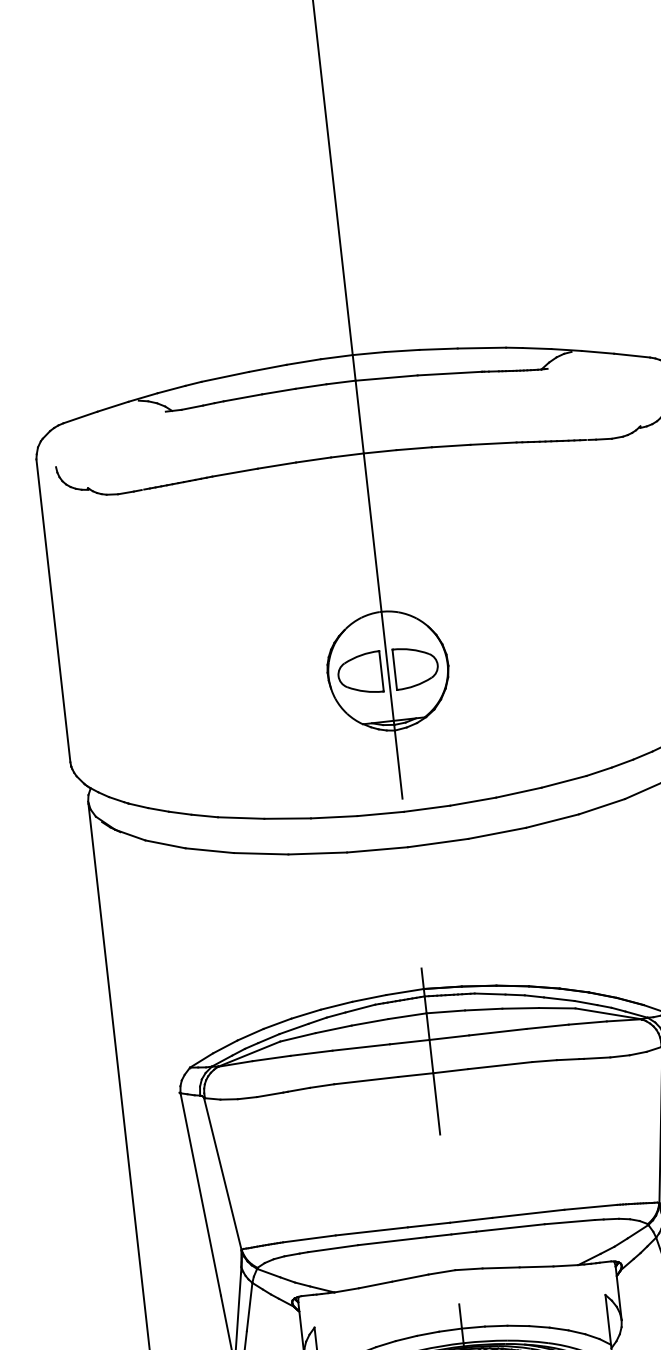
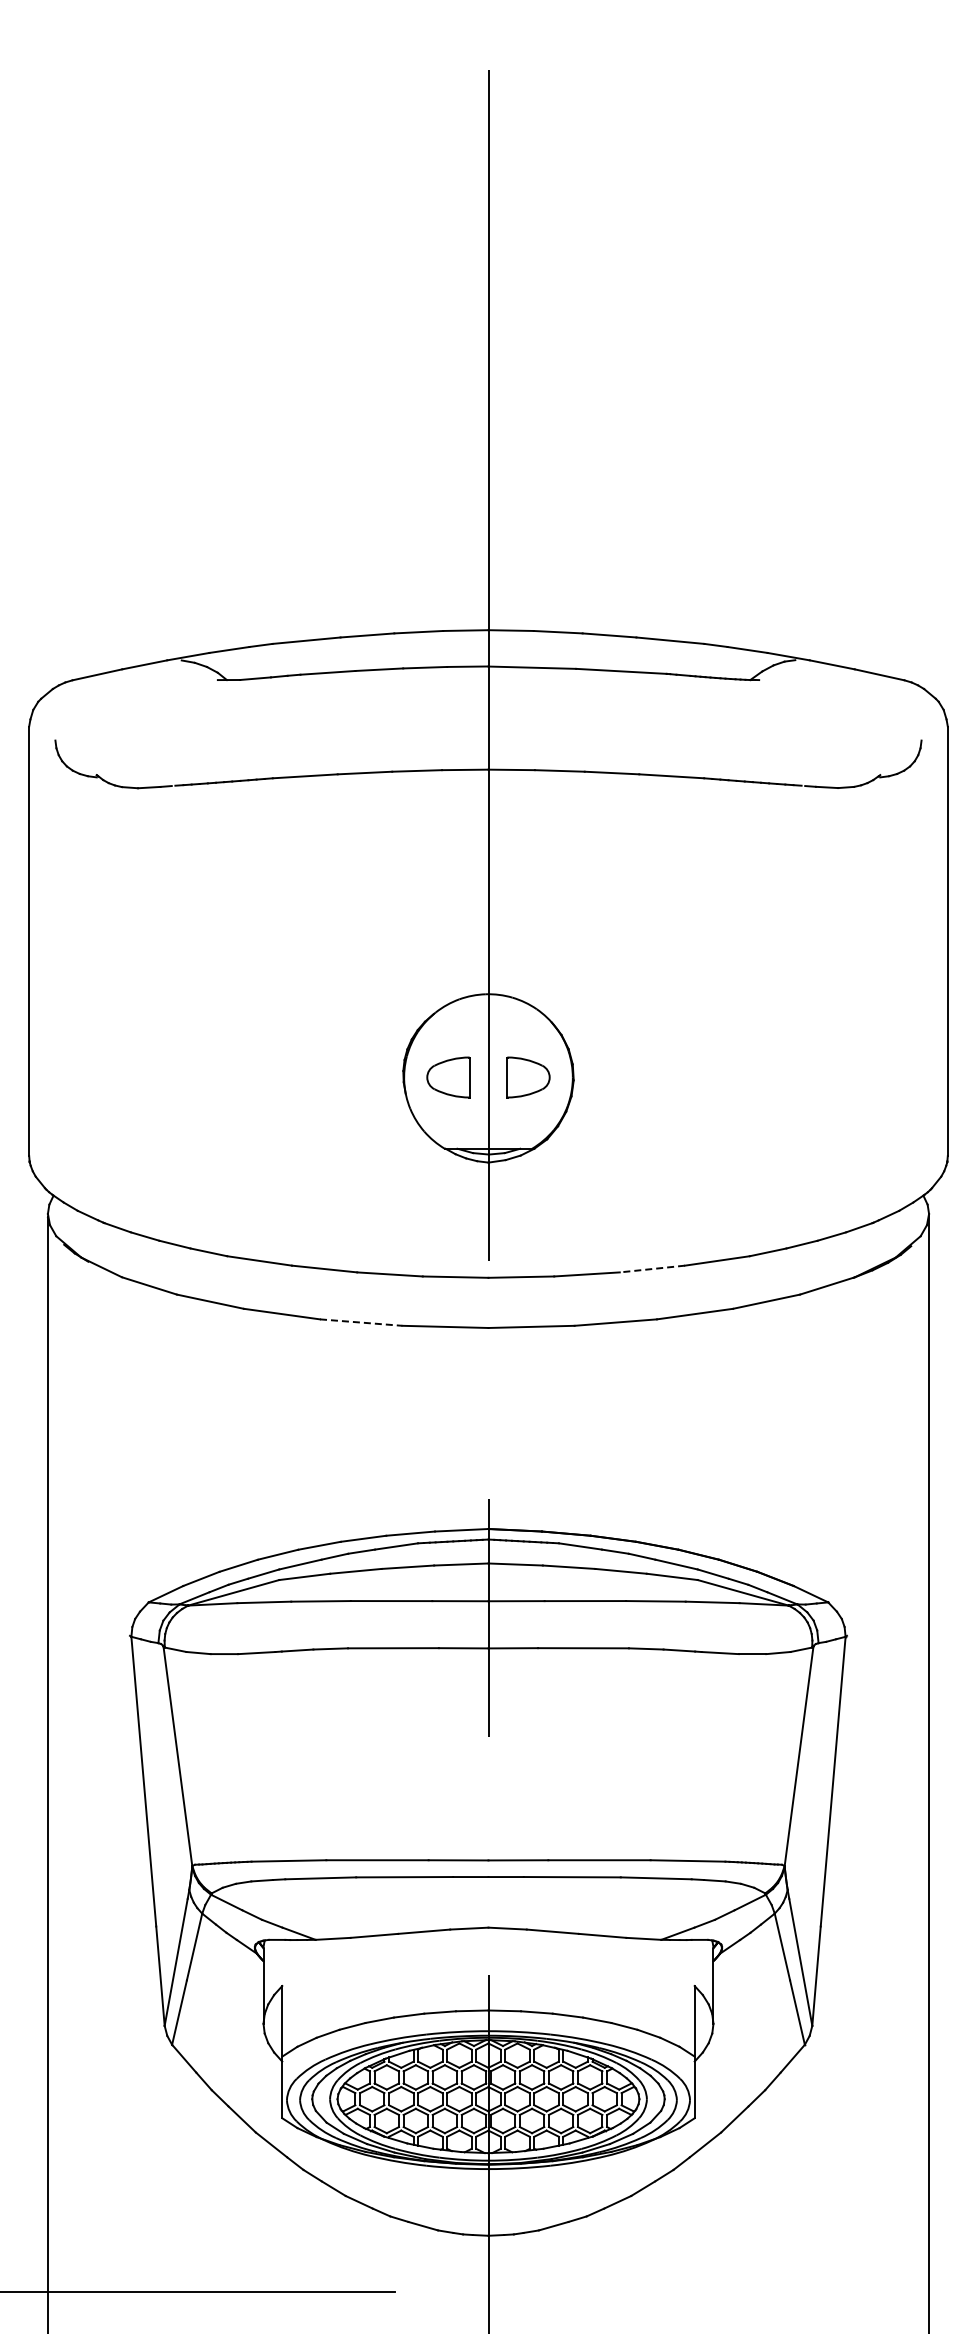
part: (416, 667) -> (528, 1077), size x0.7
part: (359, 673) -> (448, 1077), size x0.7
line: (519, 793) -> (652, 1269), solid -> dashed
line: (317, 853) -> (361, 1322), solid -> dashed

